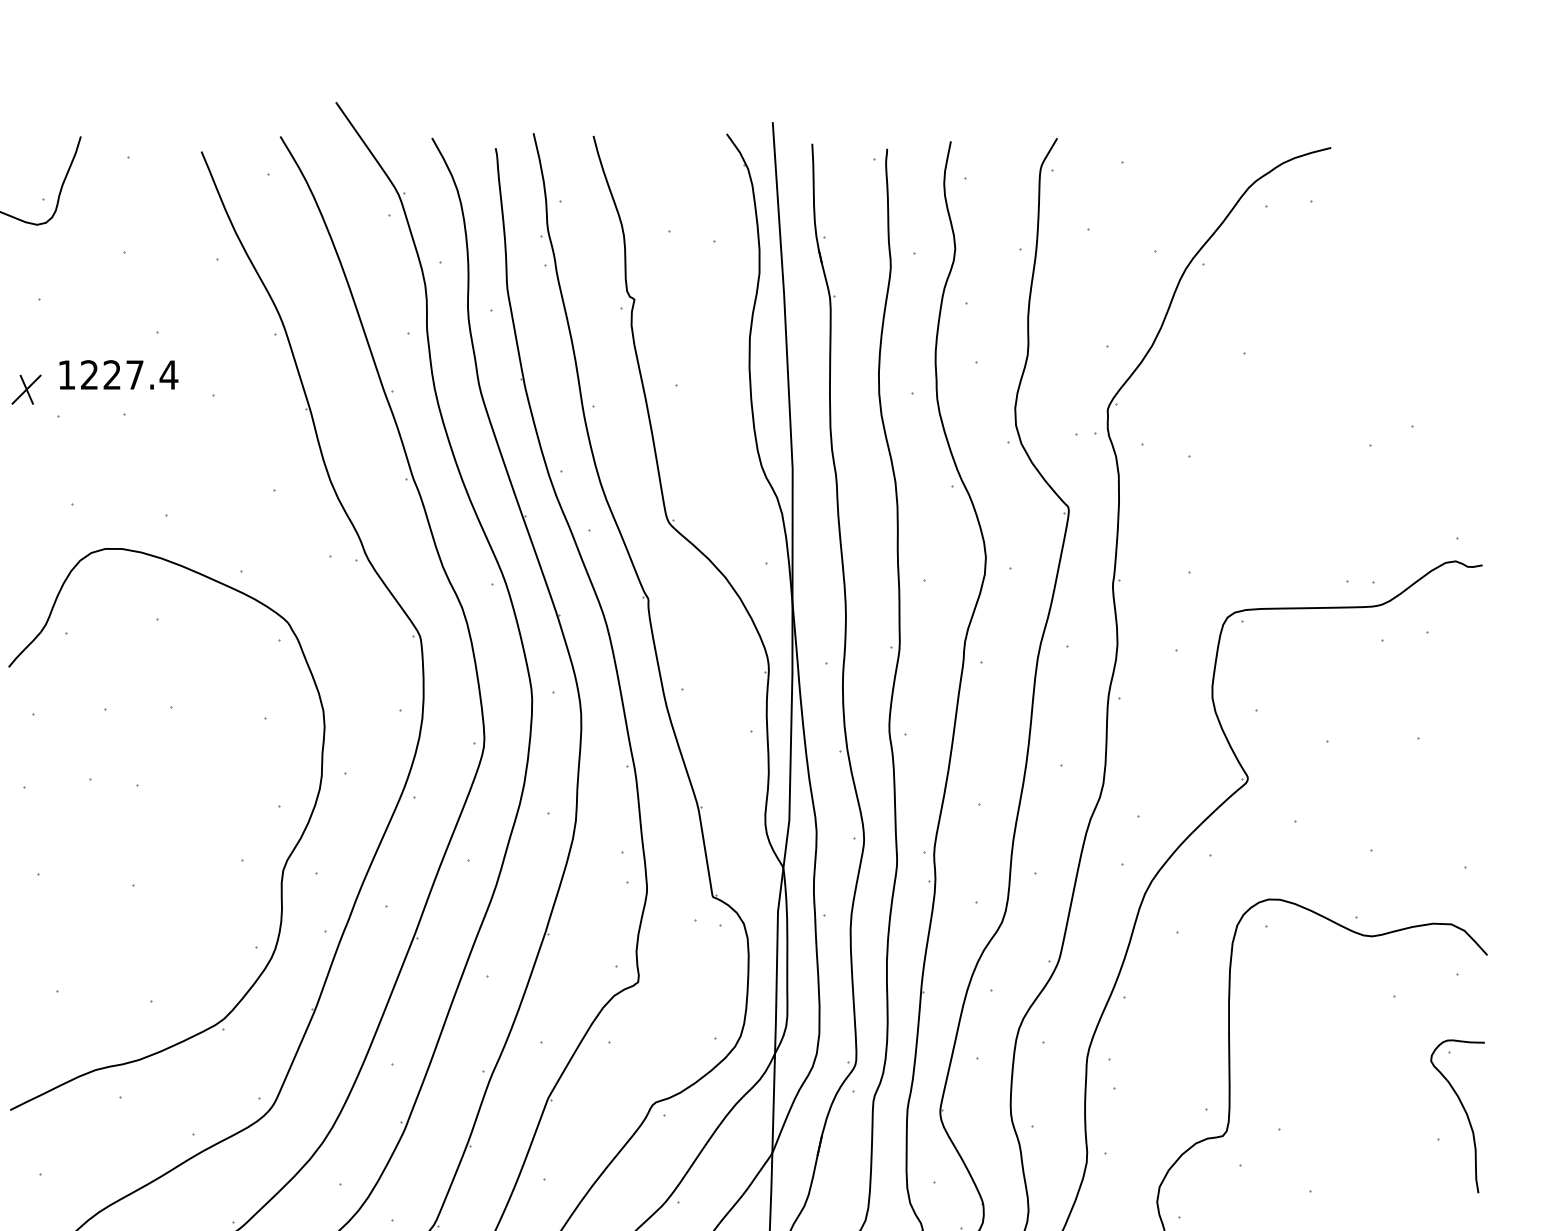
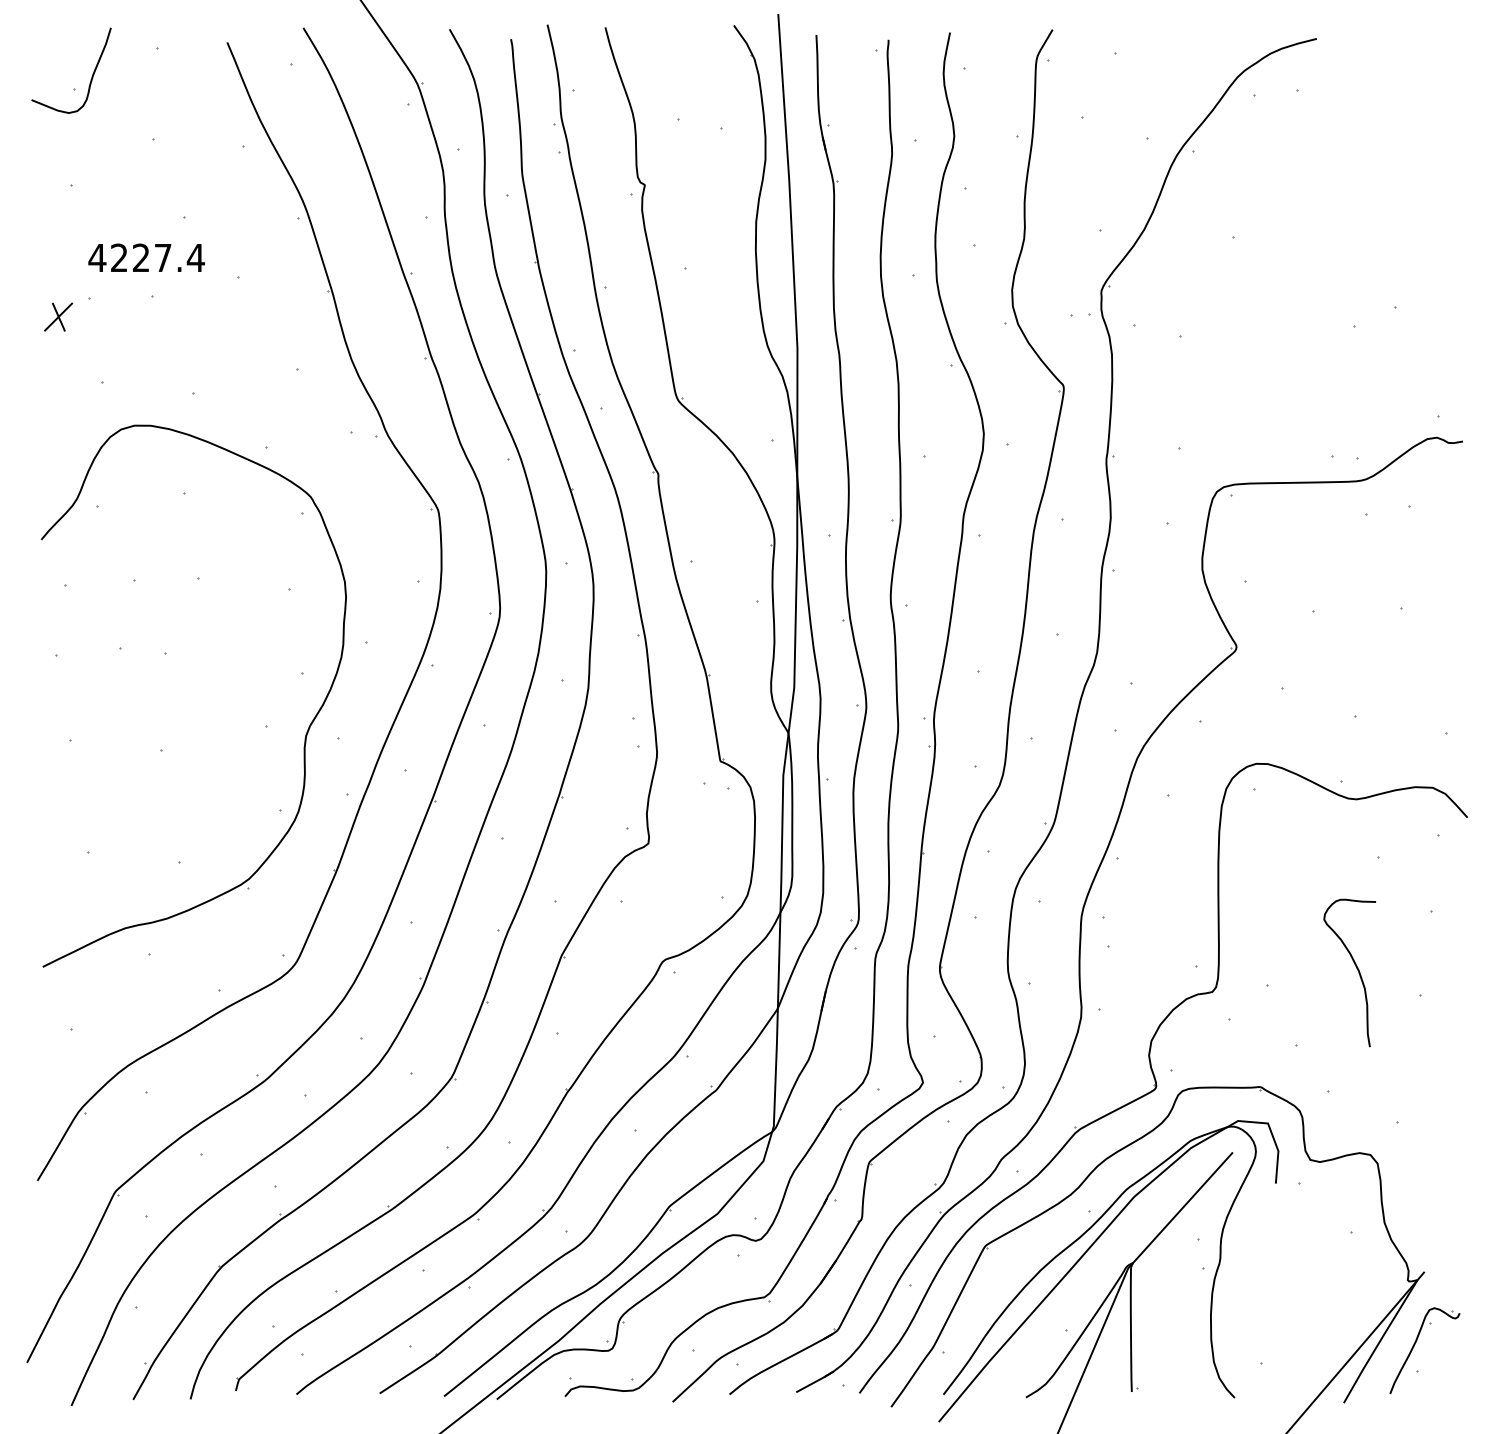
text: (66, 374) -> (97, 257), 1227.4 -> 4227.4
part: (26, 389) -> (58, 316), moved
curve: (1464, 1111) -> (1356, 968), moved

